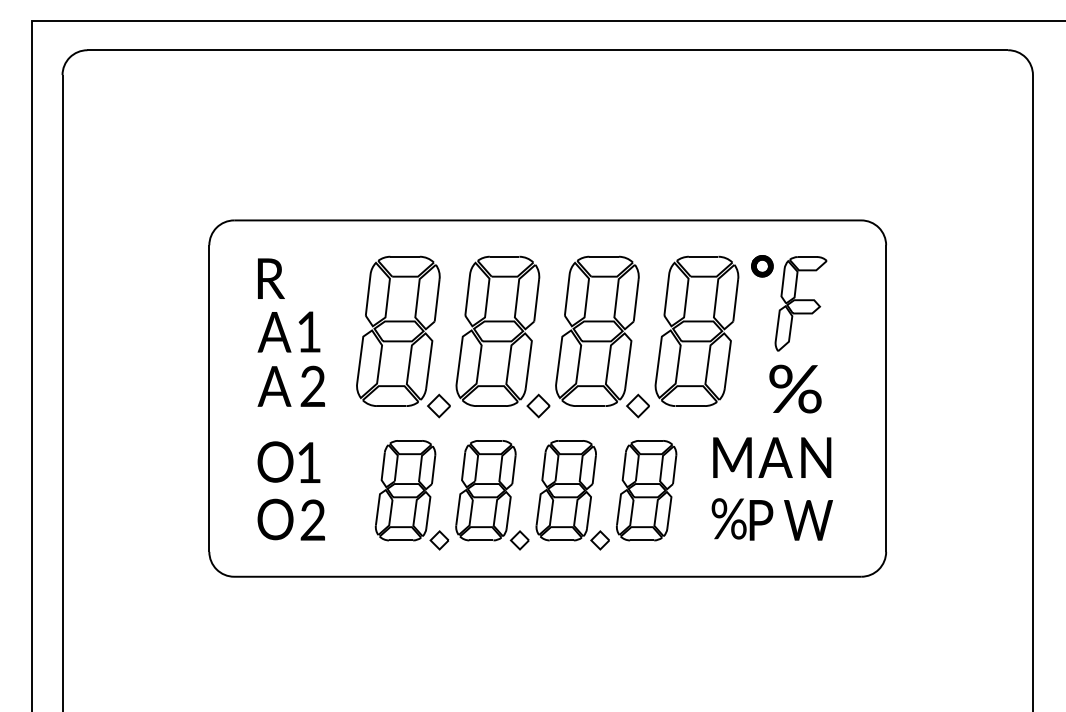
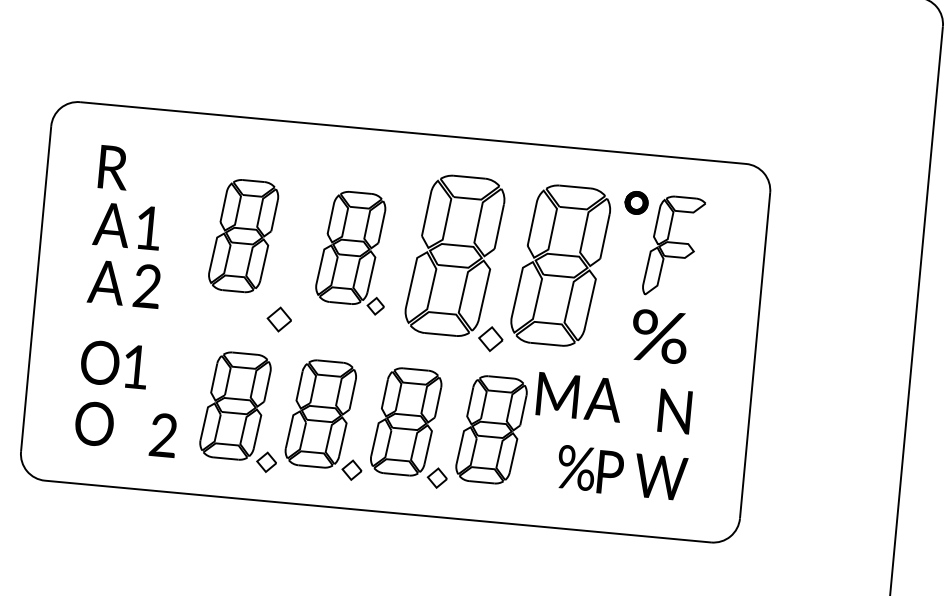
part: (398, 330) -> (243, 235), size x0.7
part: (502, 336) -> (353, 251), size x0.7
text: (752, 457) -> (579, 397), moved
text: (312, 519) -> (163, 434), moved

